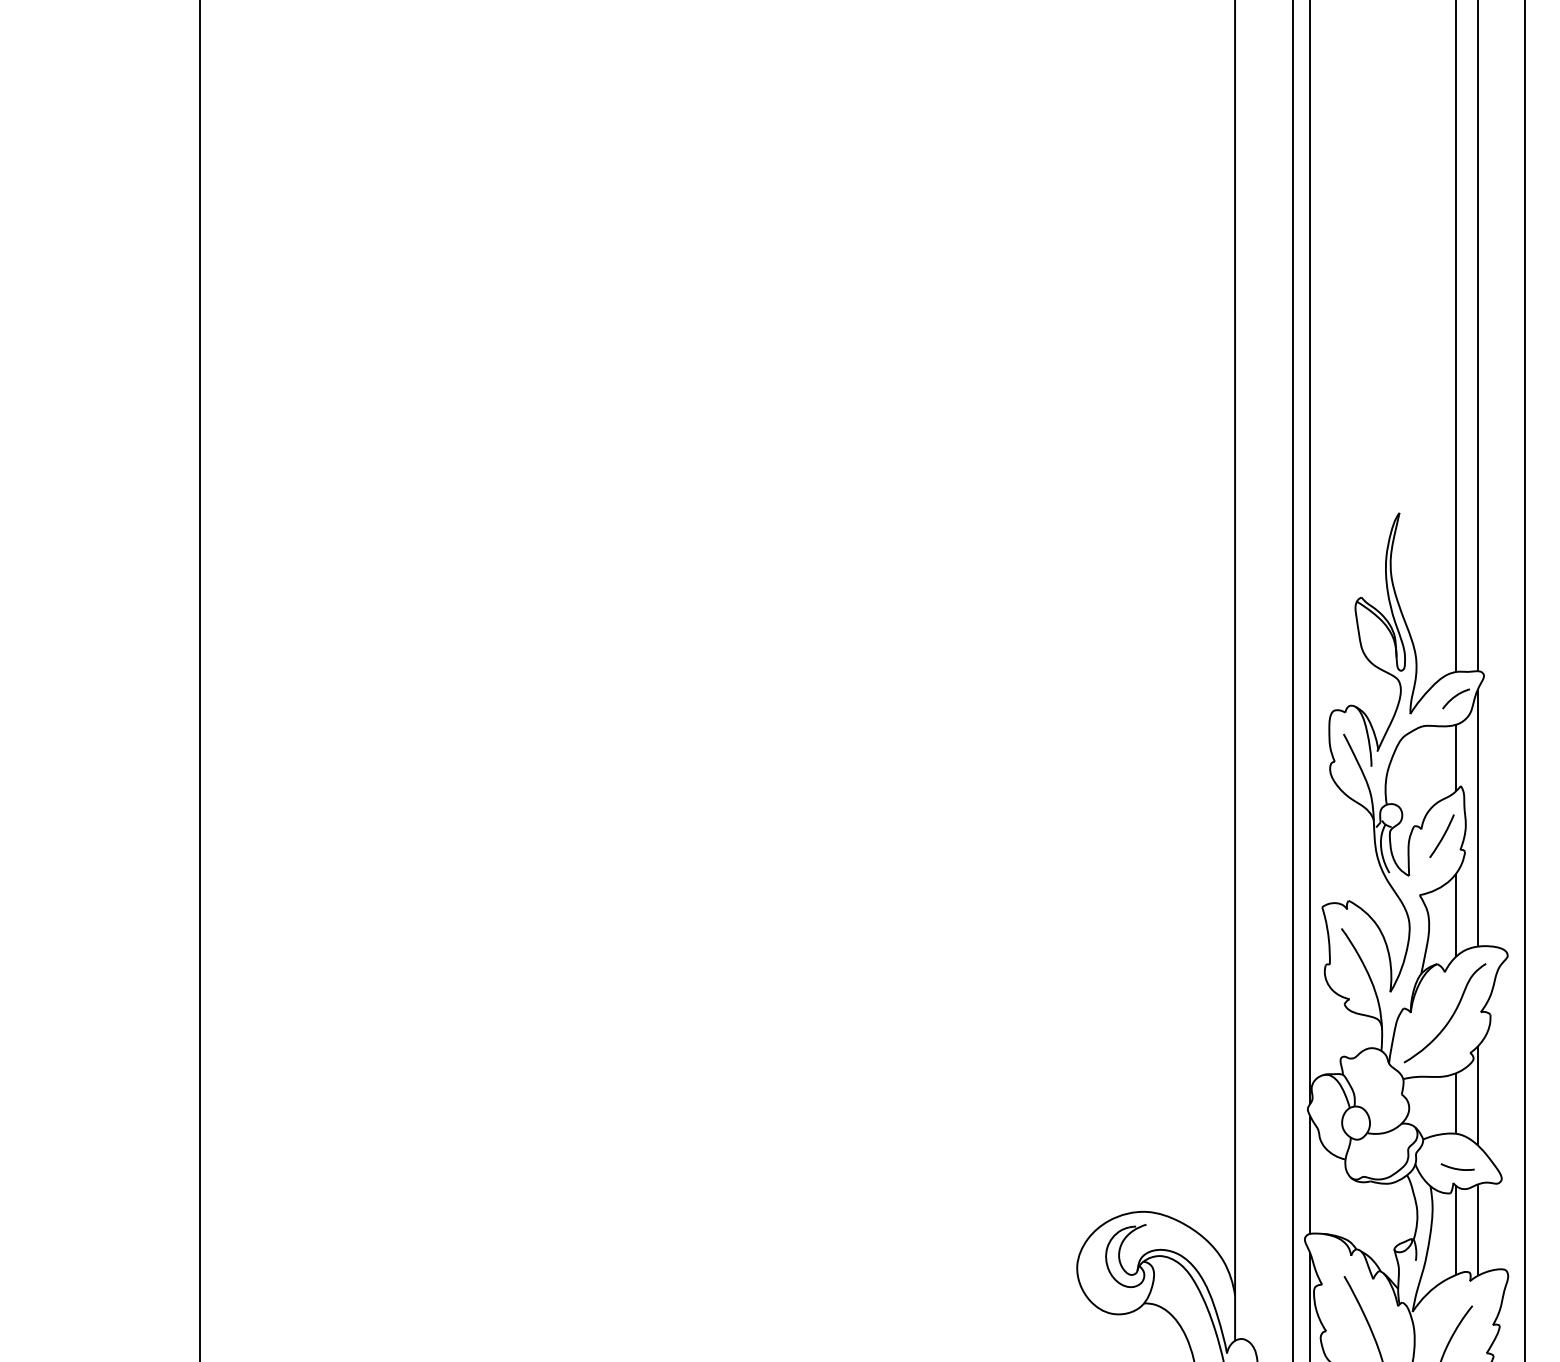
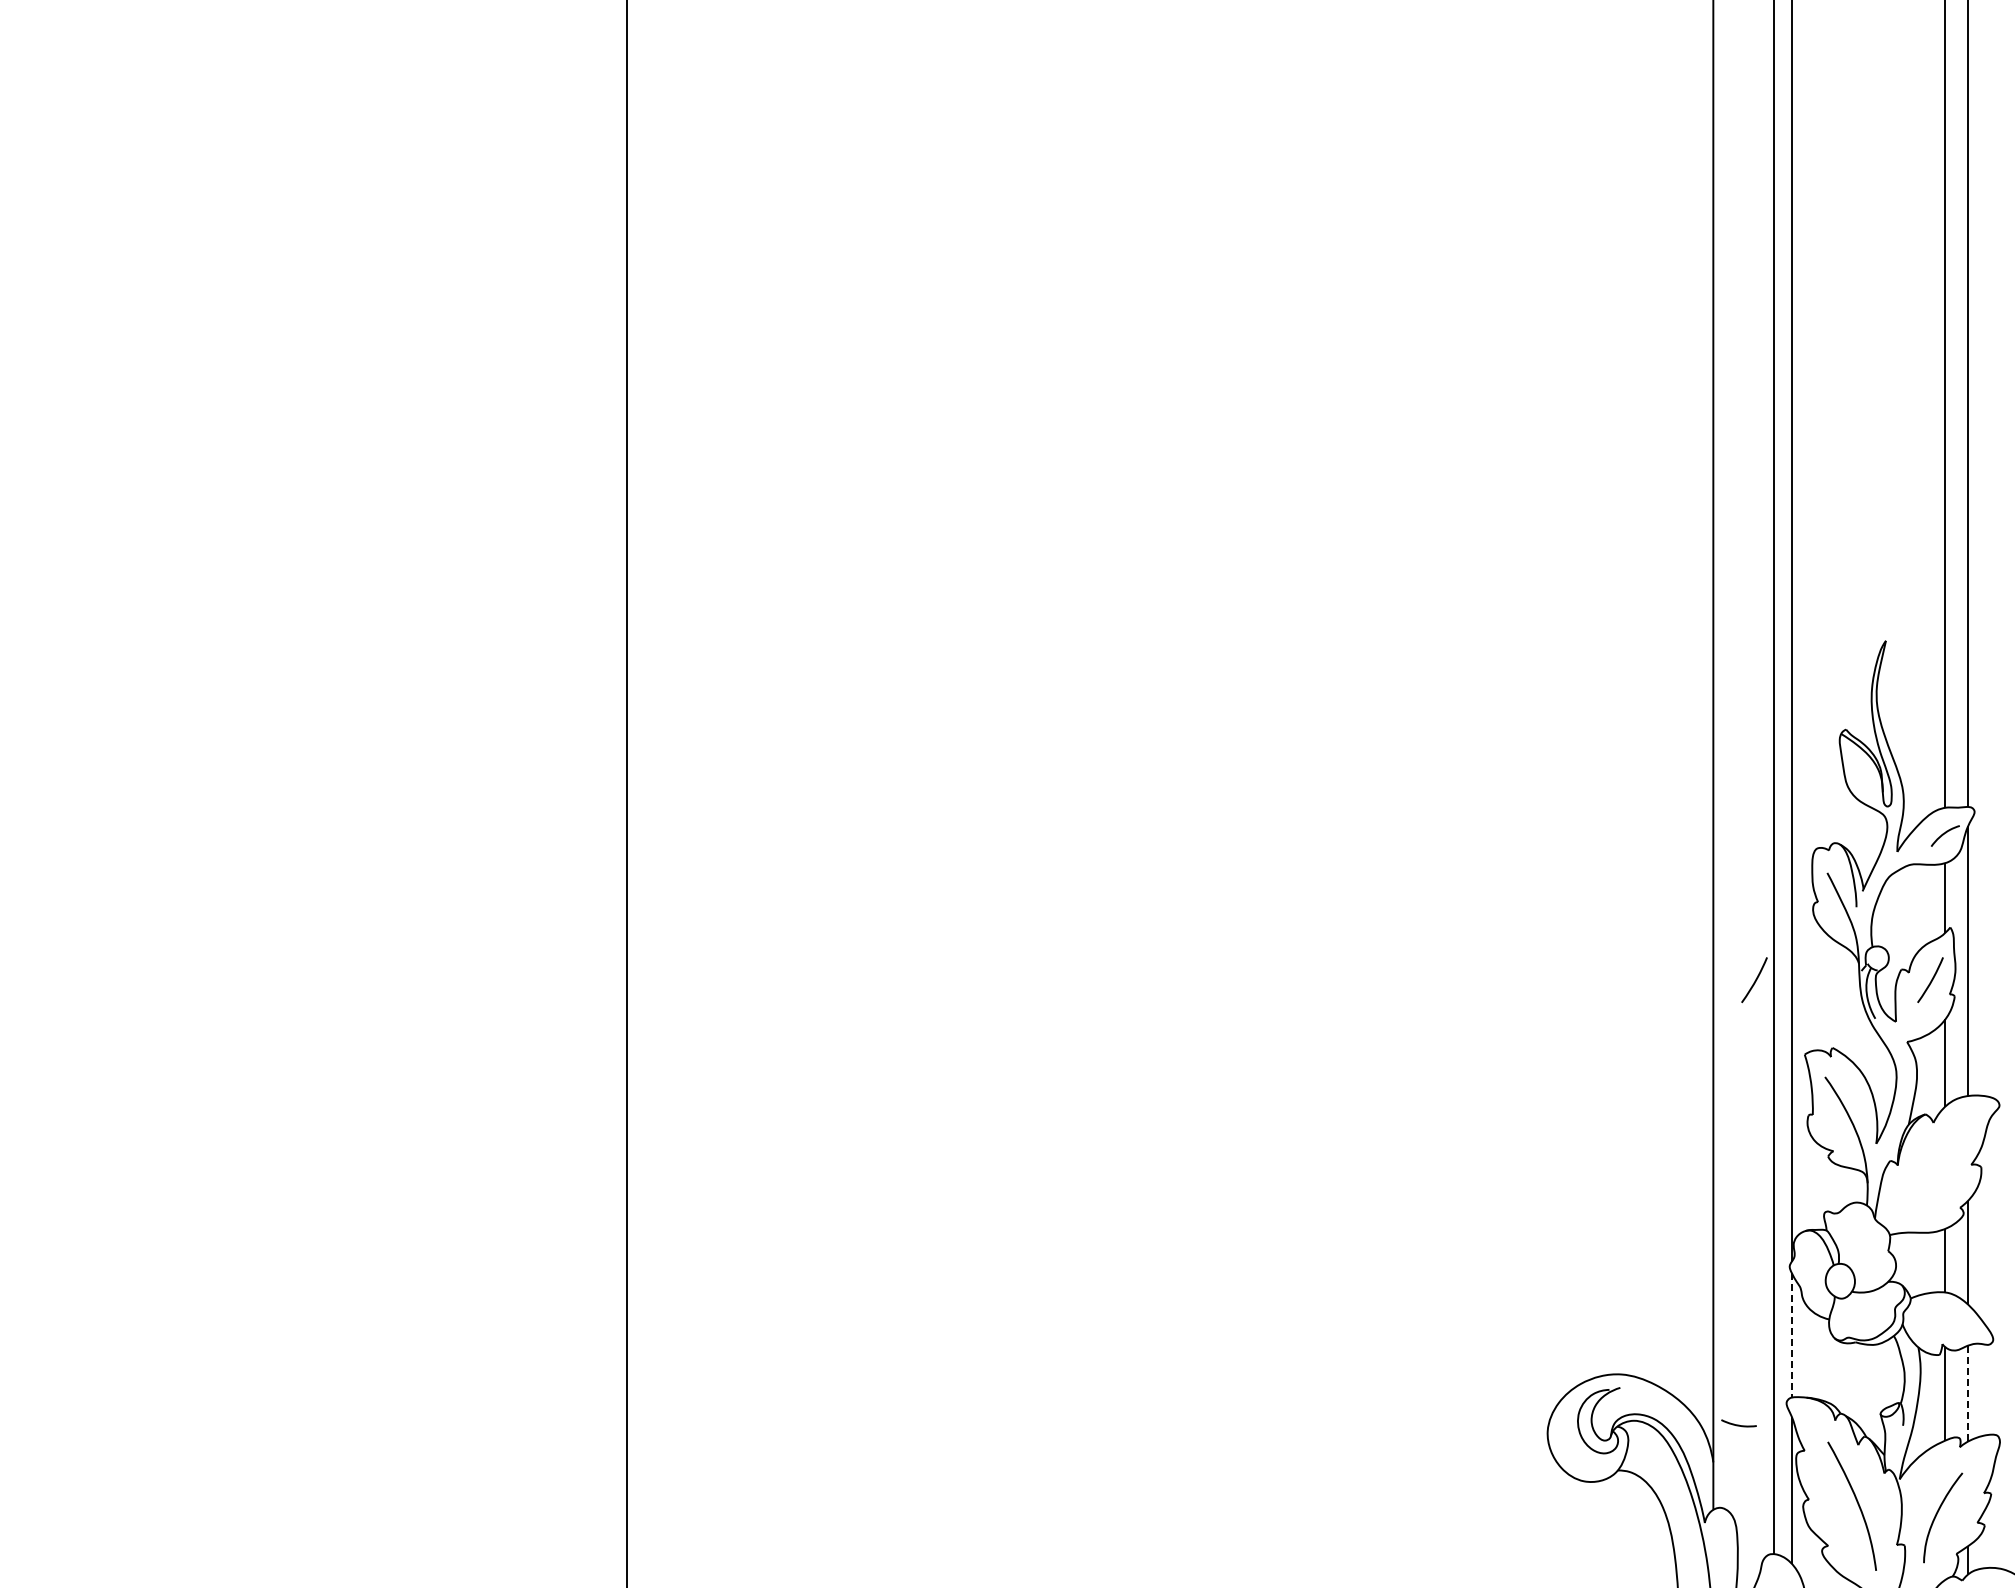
curve: (1274, 836) -> (1754, 980), added
curve: (1451, 1015) -> (1940, 1168), removed
curve: (1457, 1168) -> (1738, 1424), moved
line: (1309, 1174) -> (1791, 1335), solid -> dashed
line: (1478, 1230) -> (1968, 1393), solid -> dashed

